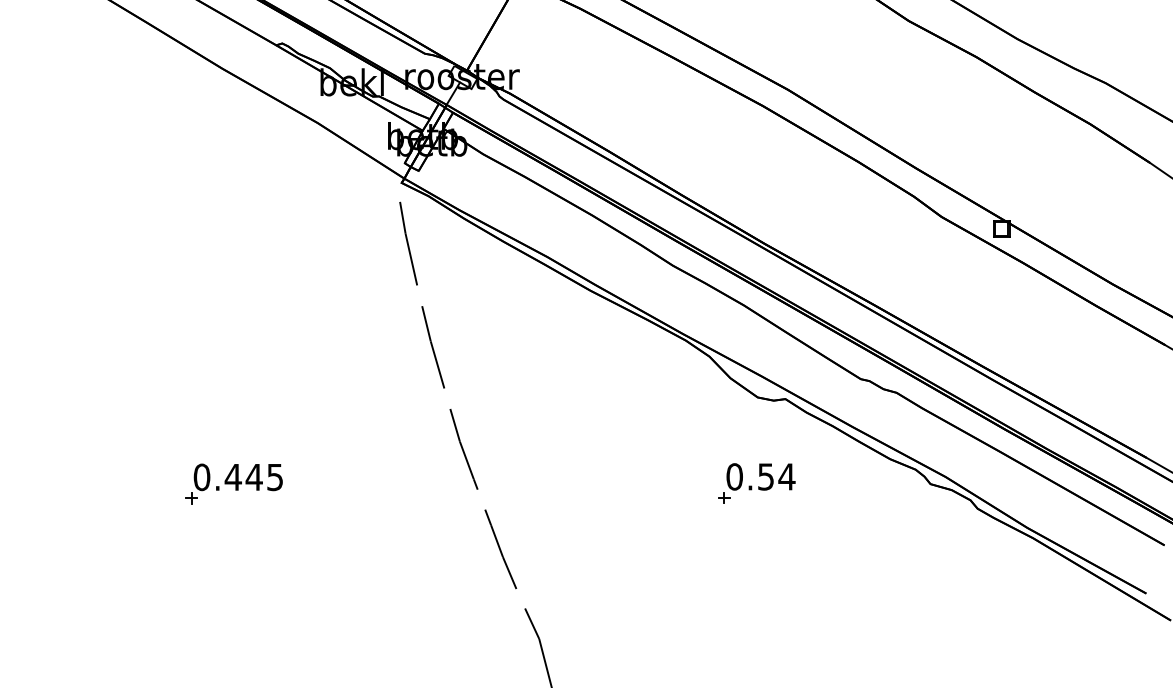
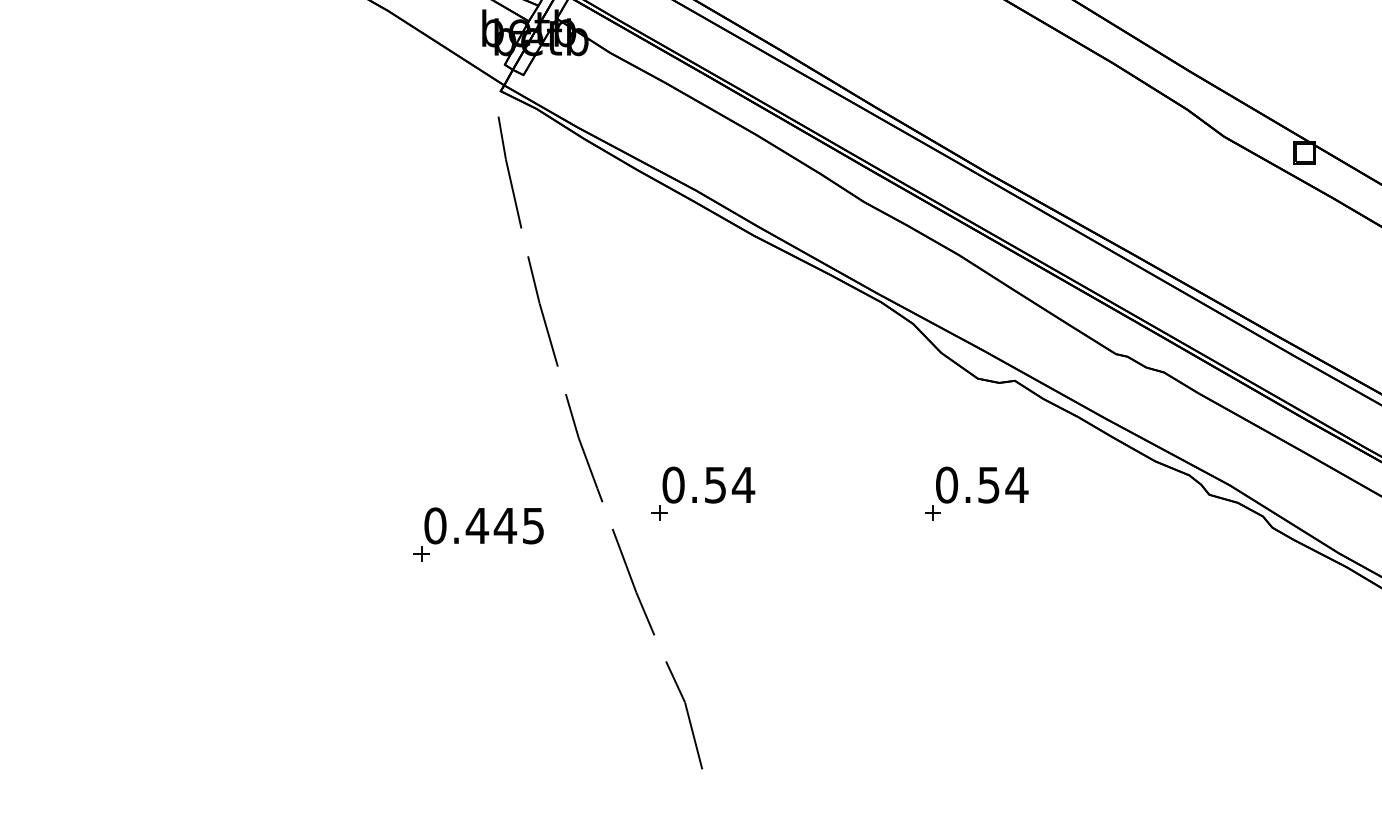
part: (233, 483) -> (477, 534), moved
part: (552, 483) -> (702, 493), added

